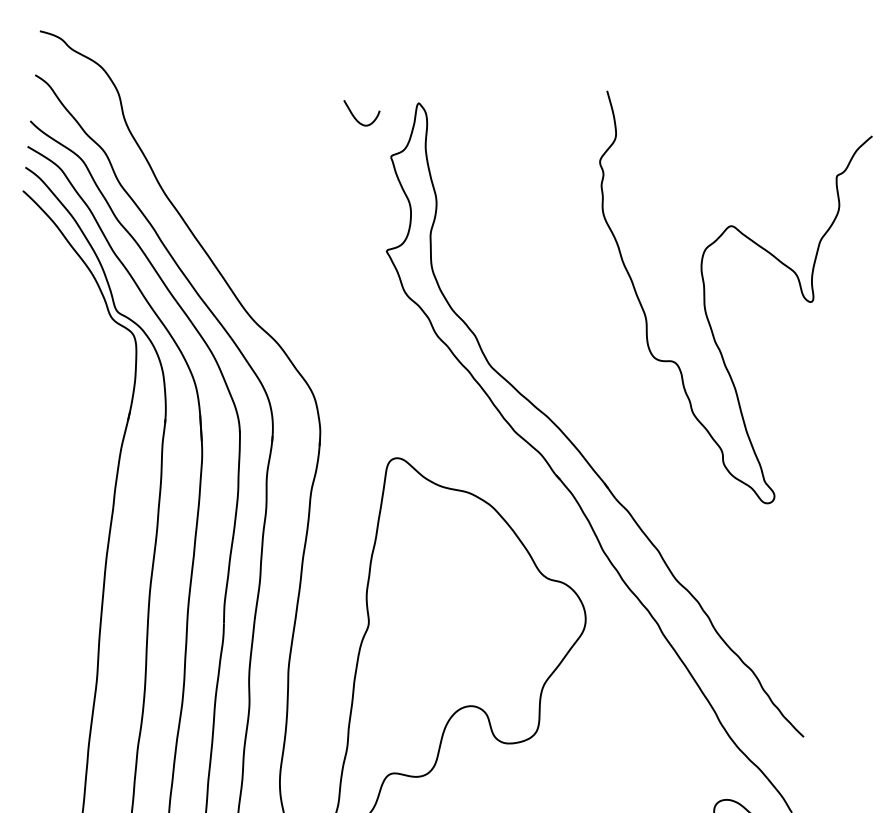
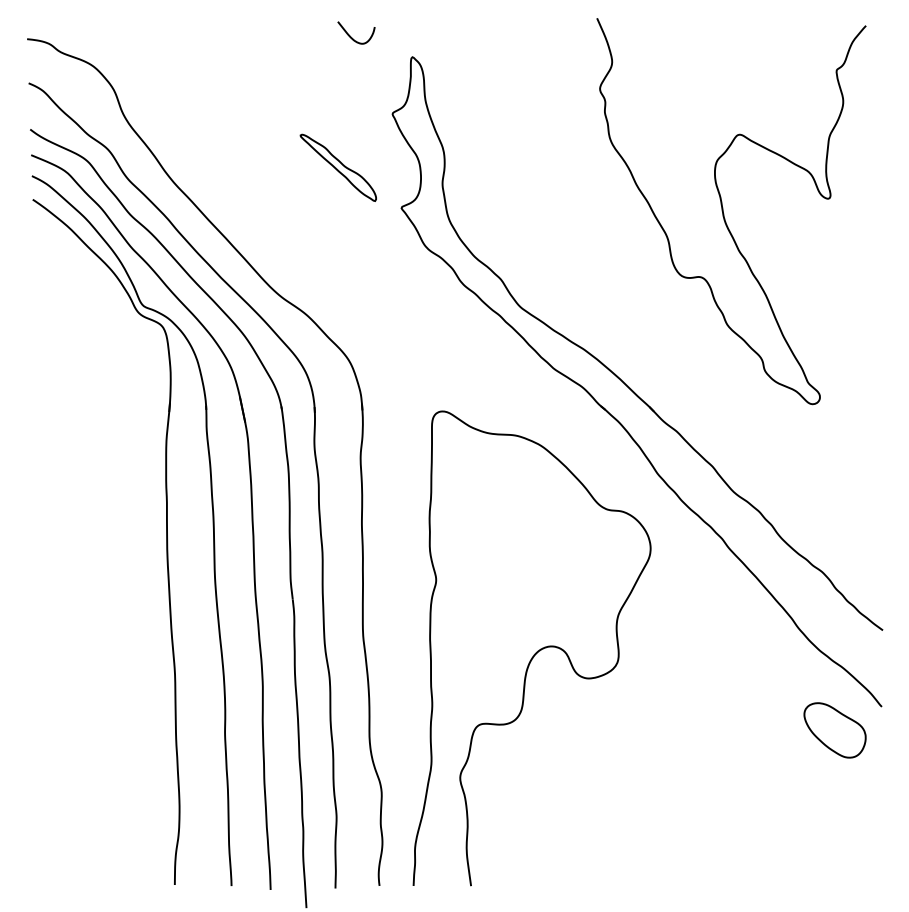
curve: (355, 116) -> (351, 36), moved
part: (329, 202) -> (337, 167), added

